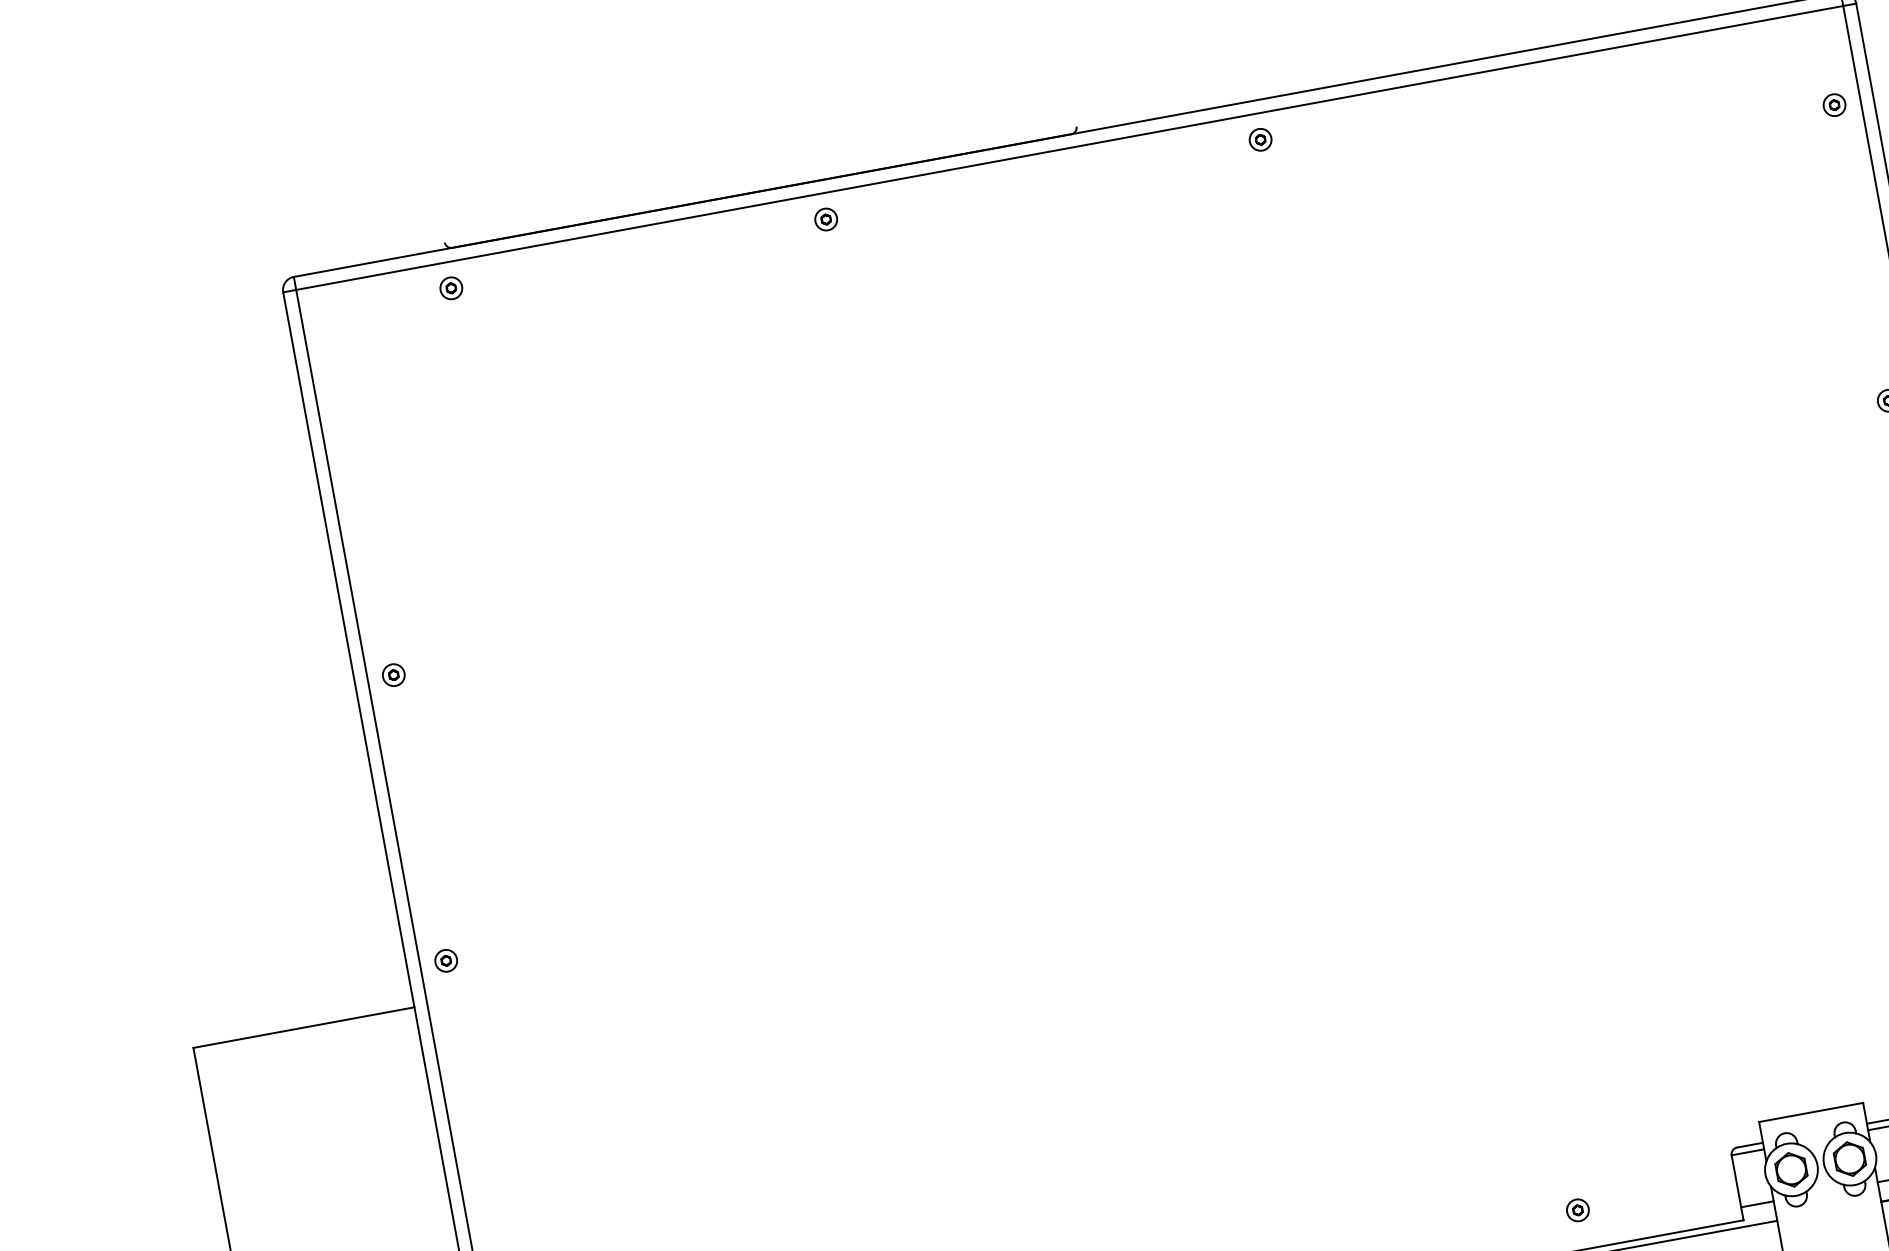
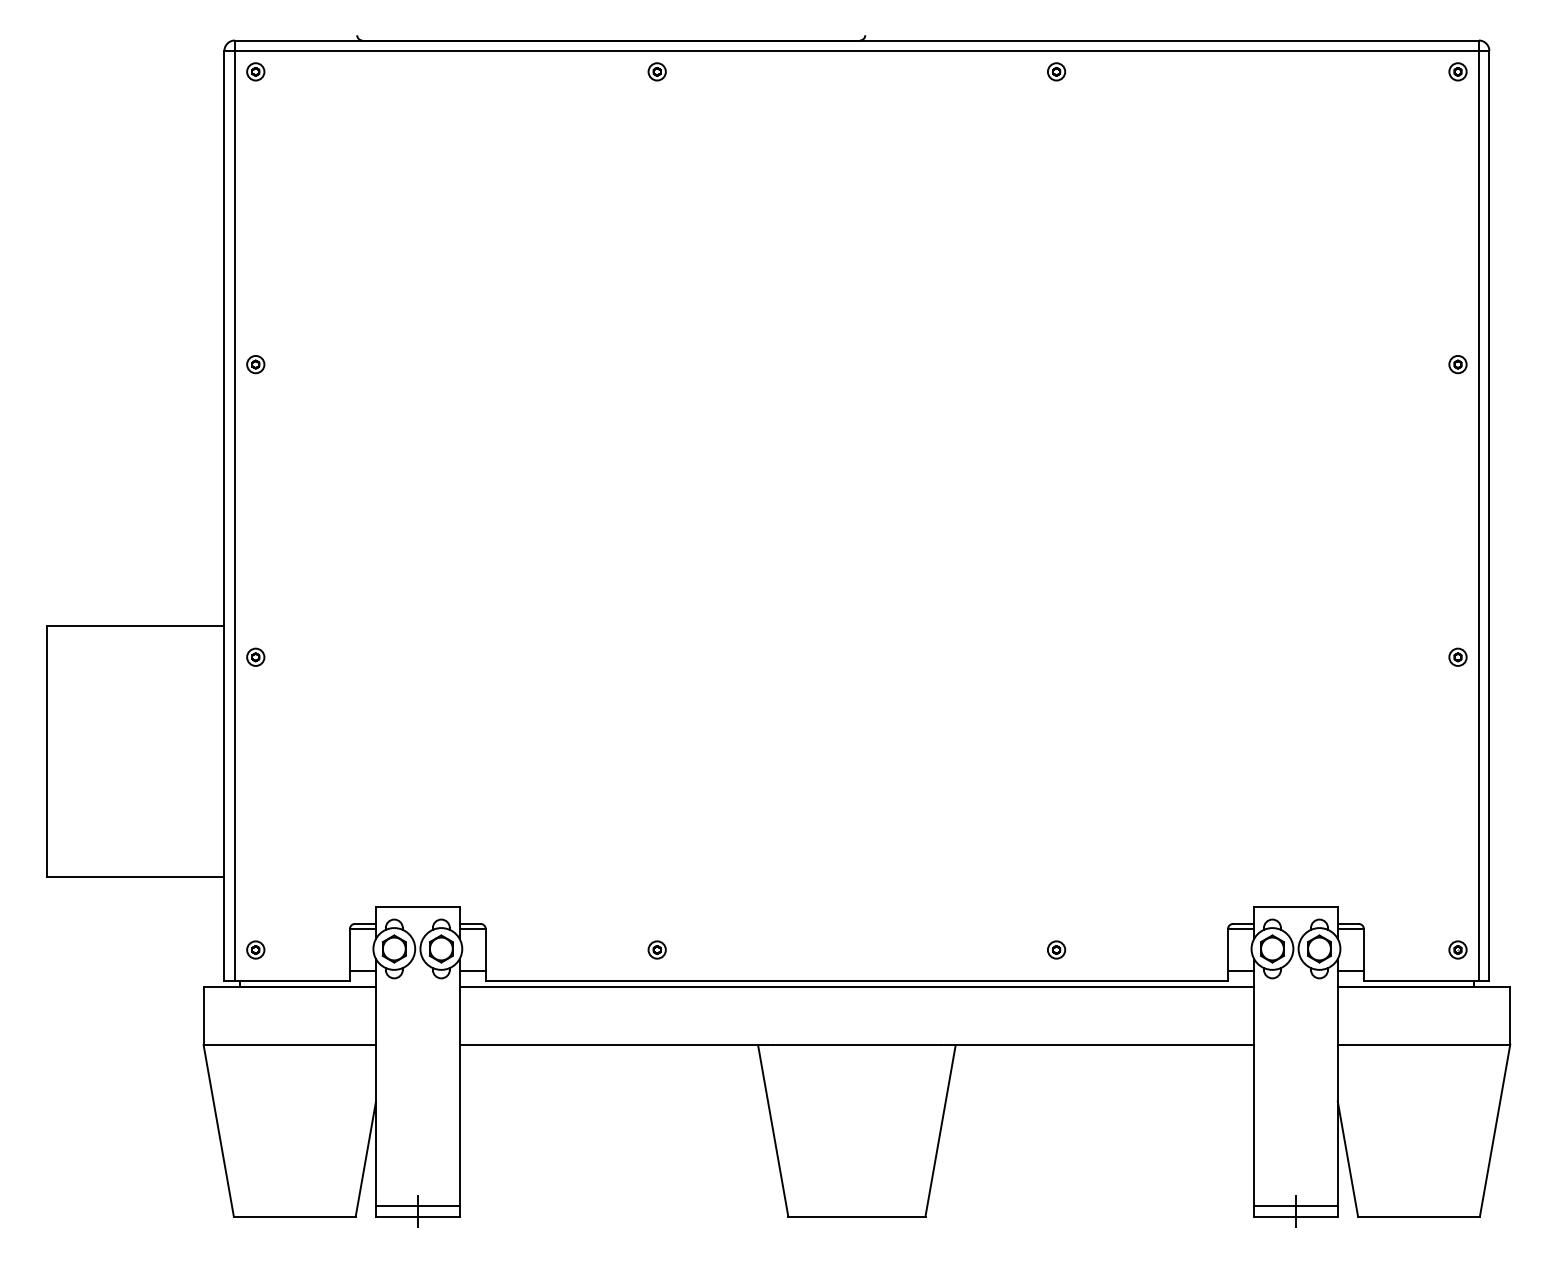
part: (1833, 104) -> (1457, 71), moved
part: (1260, 139) -> (1056, 71), moved
part: (450, 287) -> (255, 71), moved
part: (445, 959) -> (255, 656), moved
part: (1577, 1209) -> (1056, 949), moved

